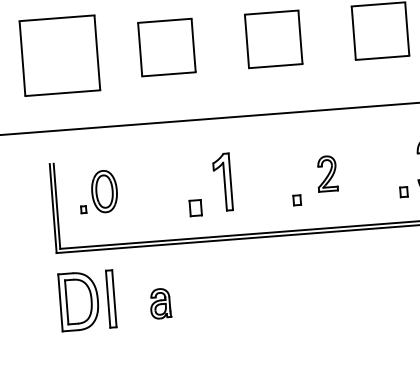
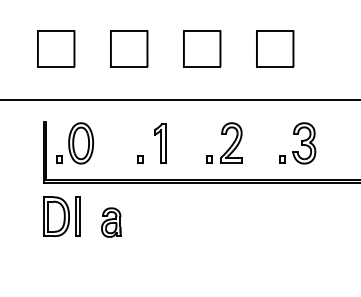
part: (60, 55) -> (56, 48), size x0.71
part: (327, 173) -> (231, 142), size x1.67
part: (97, 192) -> (74, 143), size x1.43
part: (195, 208) -> (140, 159), size x0.62
part: (160, 303) -> (111, 222), size x1.43

